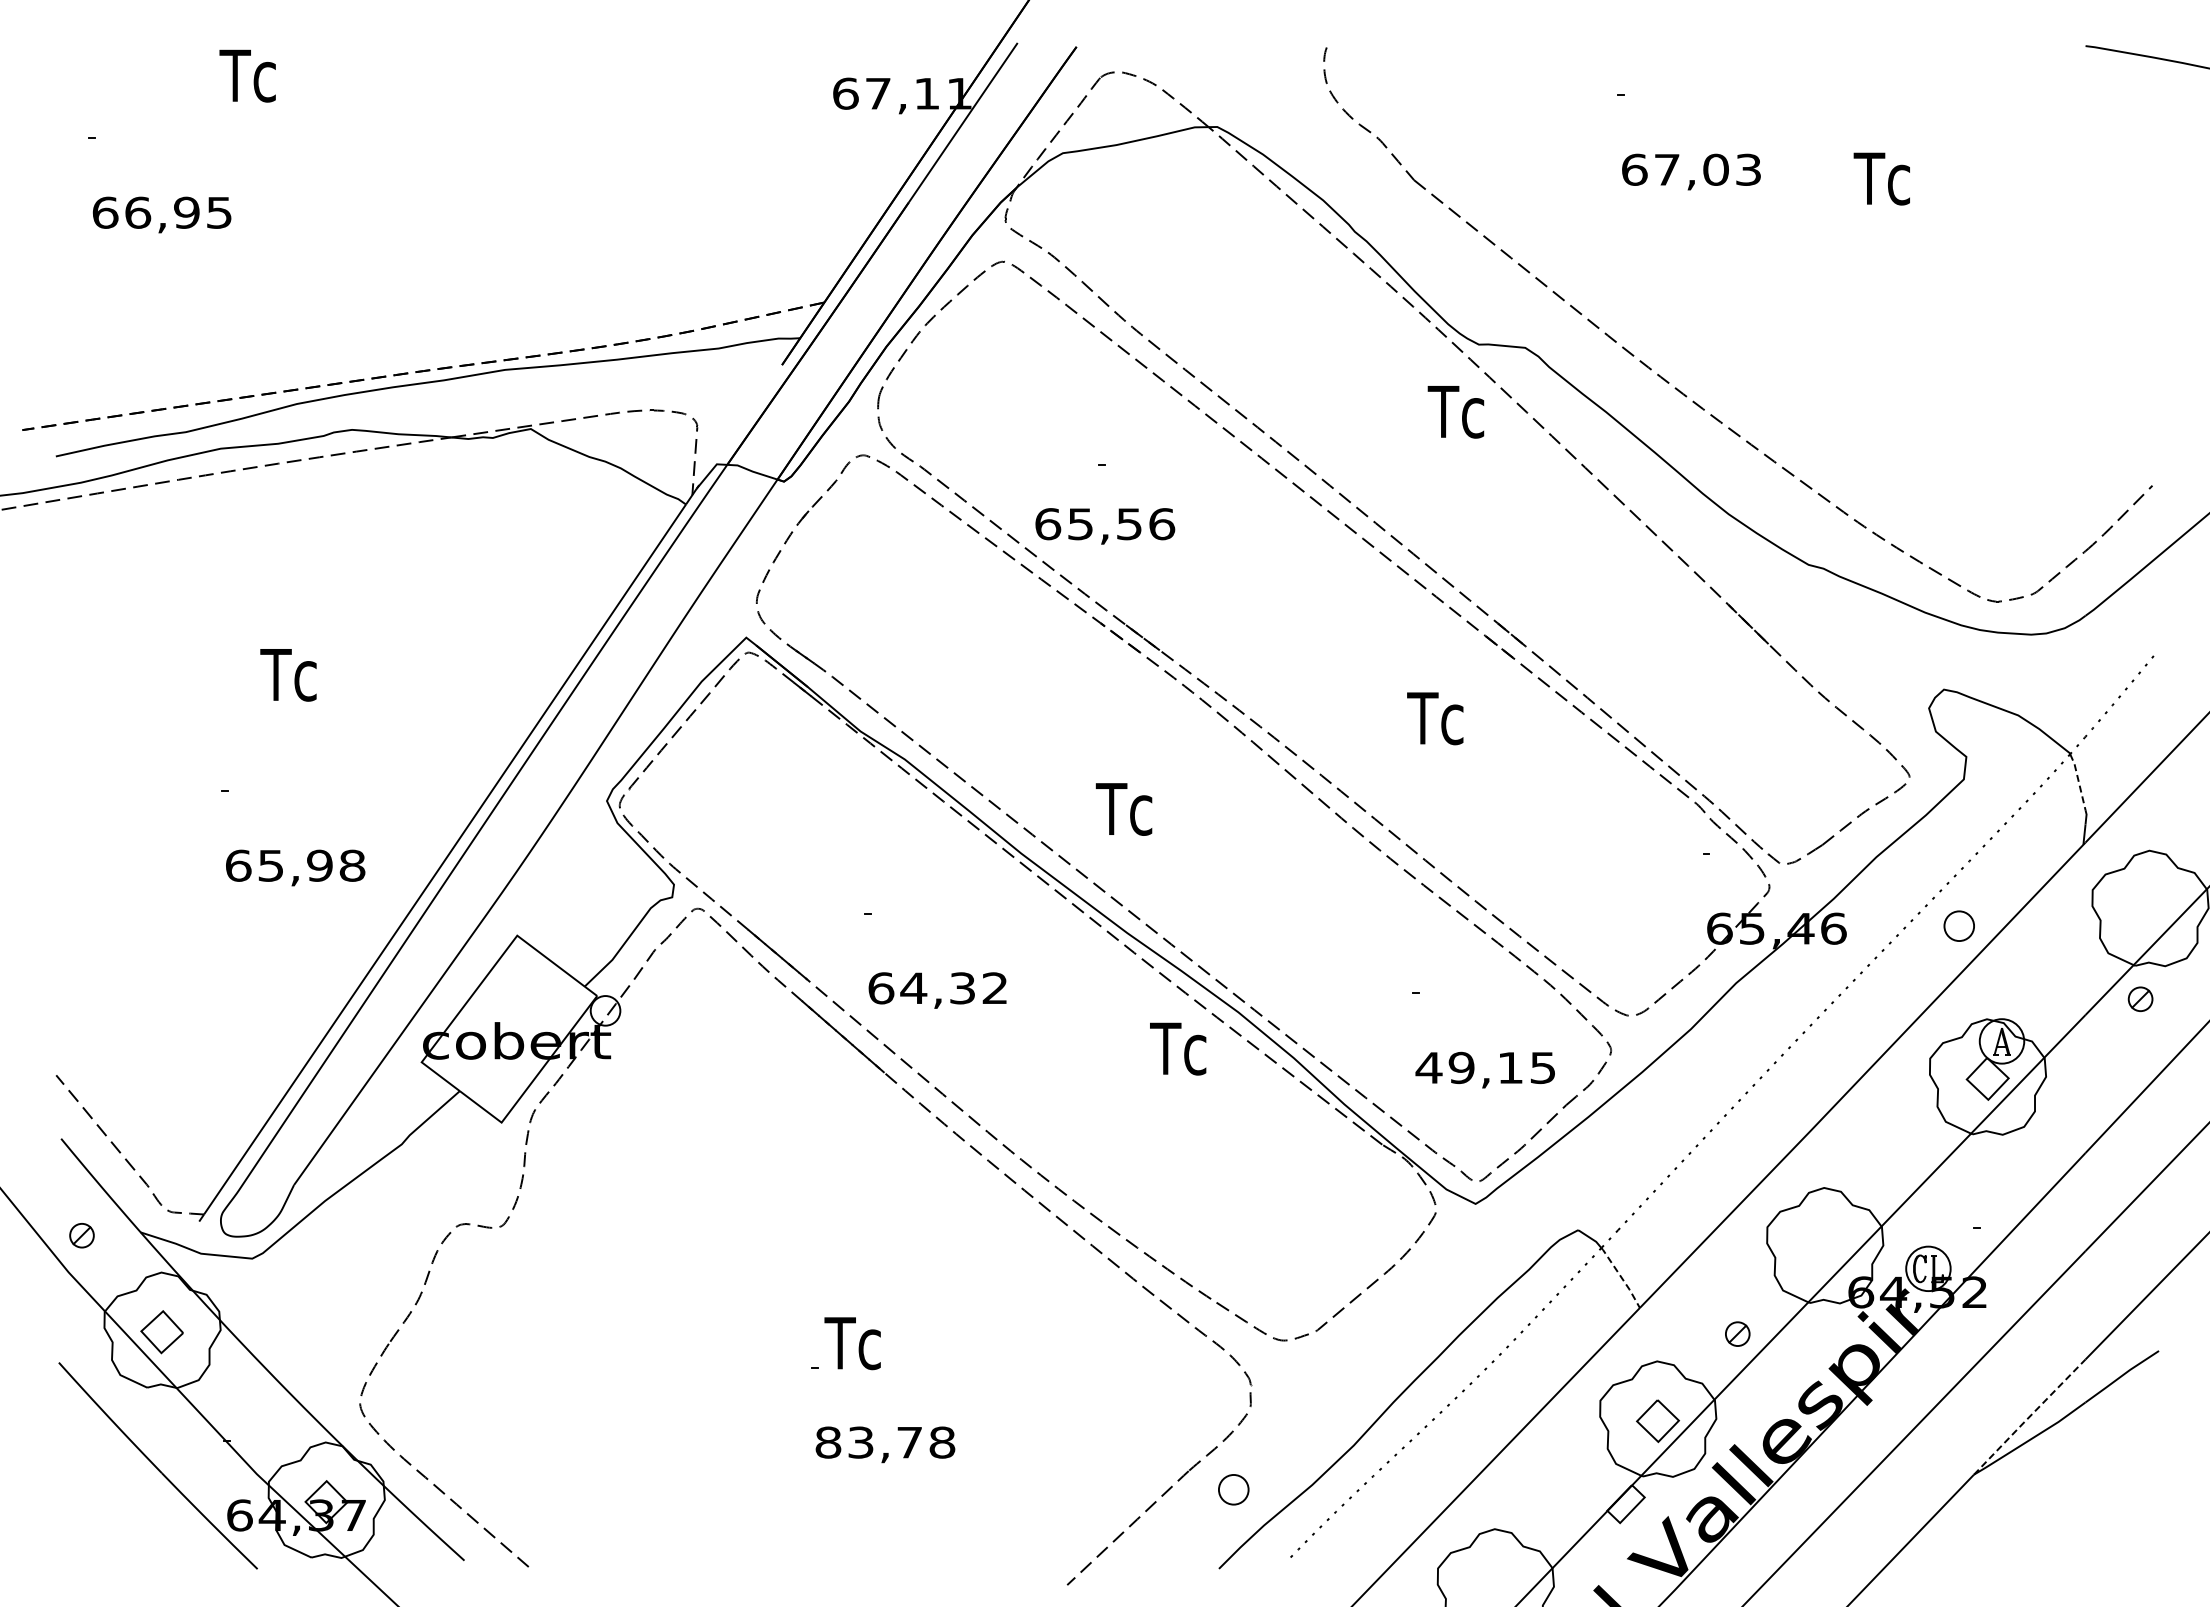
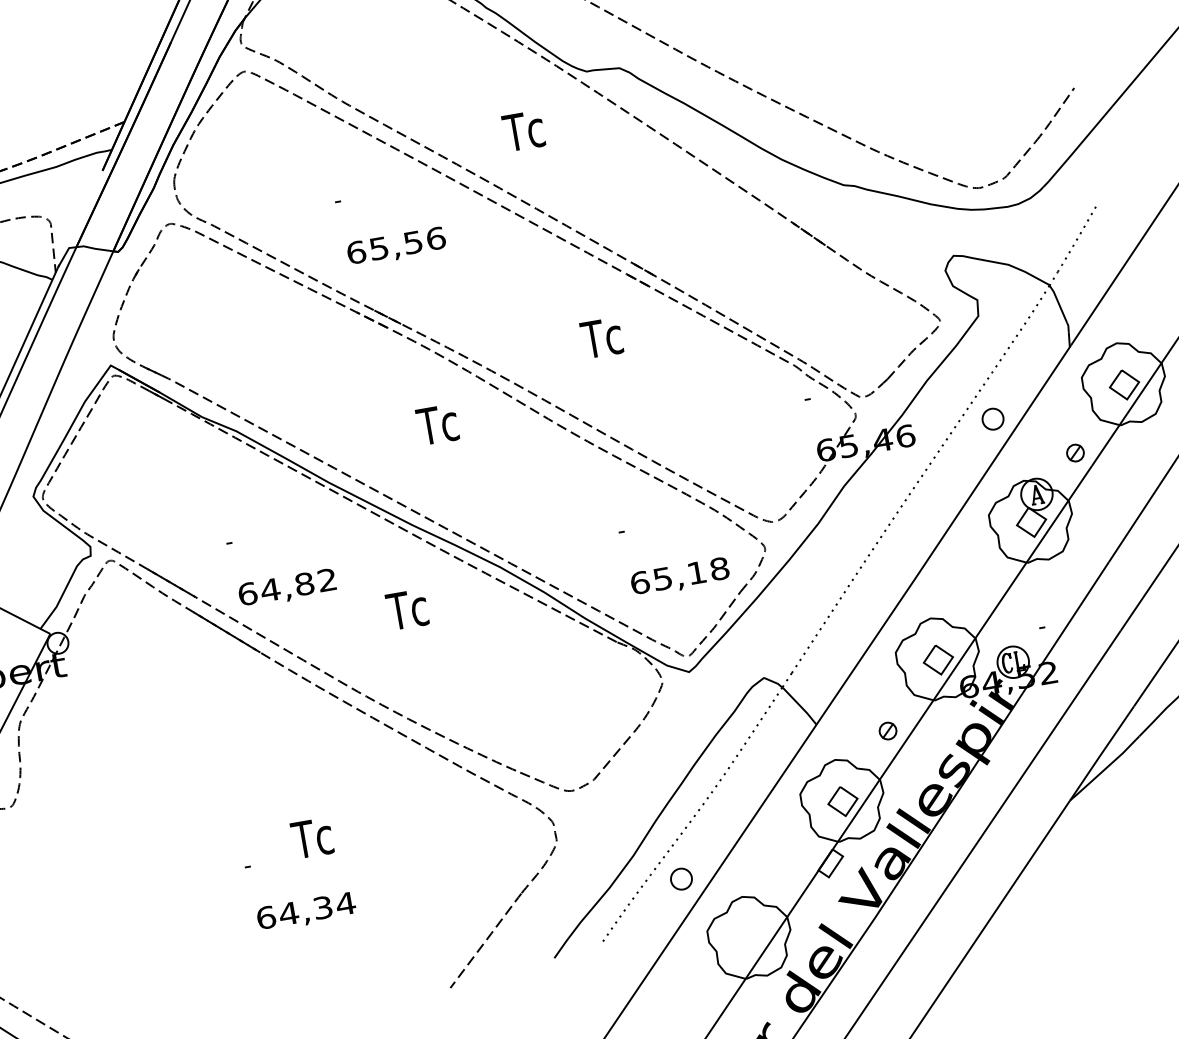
text: (1455, 412) -> (523, 131), moved
text: (1105, 526) -> (396, 247), moved
line: (2078, 781) -> (1058, 303), dashed -> solid
text: (1123, 809) -> (437, 425), moved
part: (2150, 910) -> (1124, 384), added
text: (962, 988) -> (304, 584), 64,32 -> 64,82
part: (2140, 998) -> (1075, 452), moved
text: (1178, 1048) -> (407, 609), moved
text: (1485, 1067) -> (679, 575), 49,15 -> 65,18
part: (1824, 1247) -> (938, 660), added
line: (1621, 1277) -> (799, 705), dashed -> solid
text: (852, 1343) -> (312, 838), moved
line: (2029, 1417) -> (1101, 753), dashed -> solid
text: (885, 1442) -> (306, 910), 83,78 -> 64,34
part: (1233, 1489) -> (681, 878), moved

